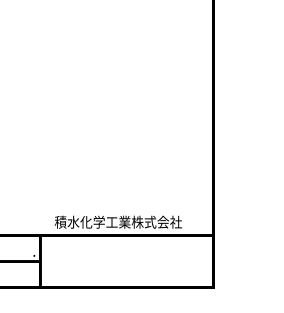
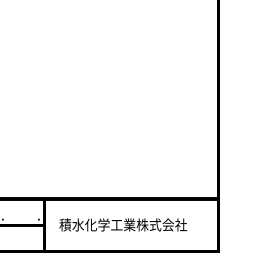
text: (117, 221) -> (122, 224), moved

